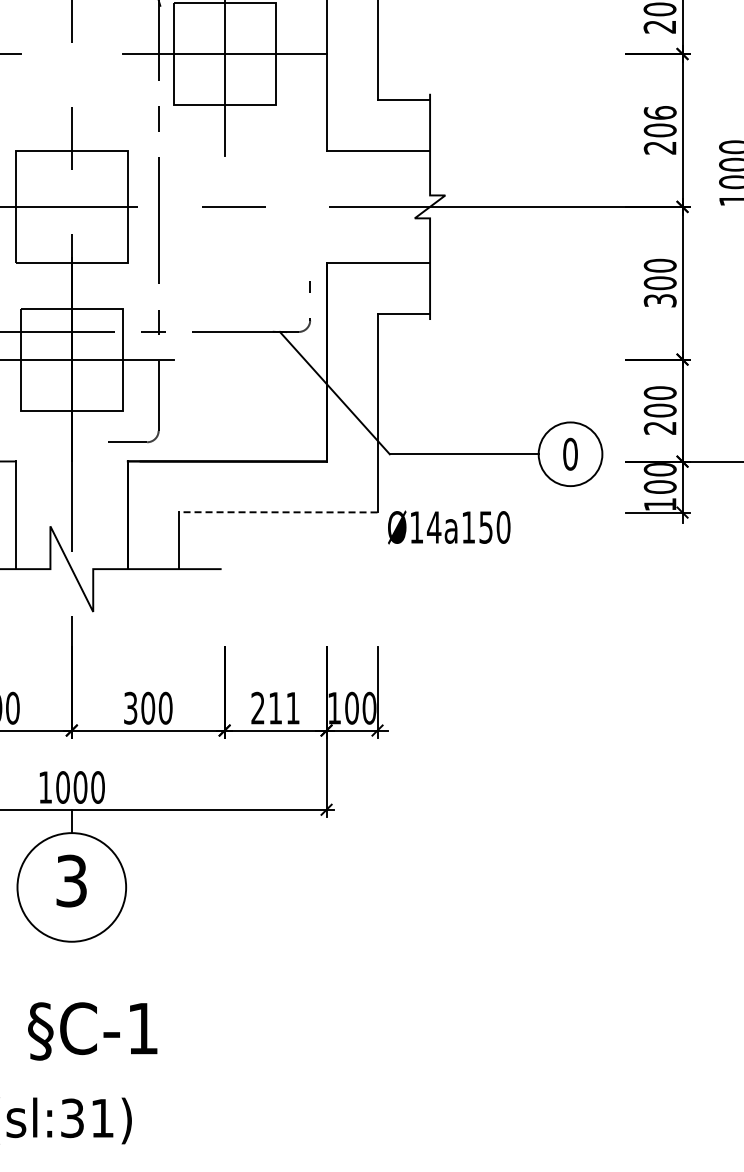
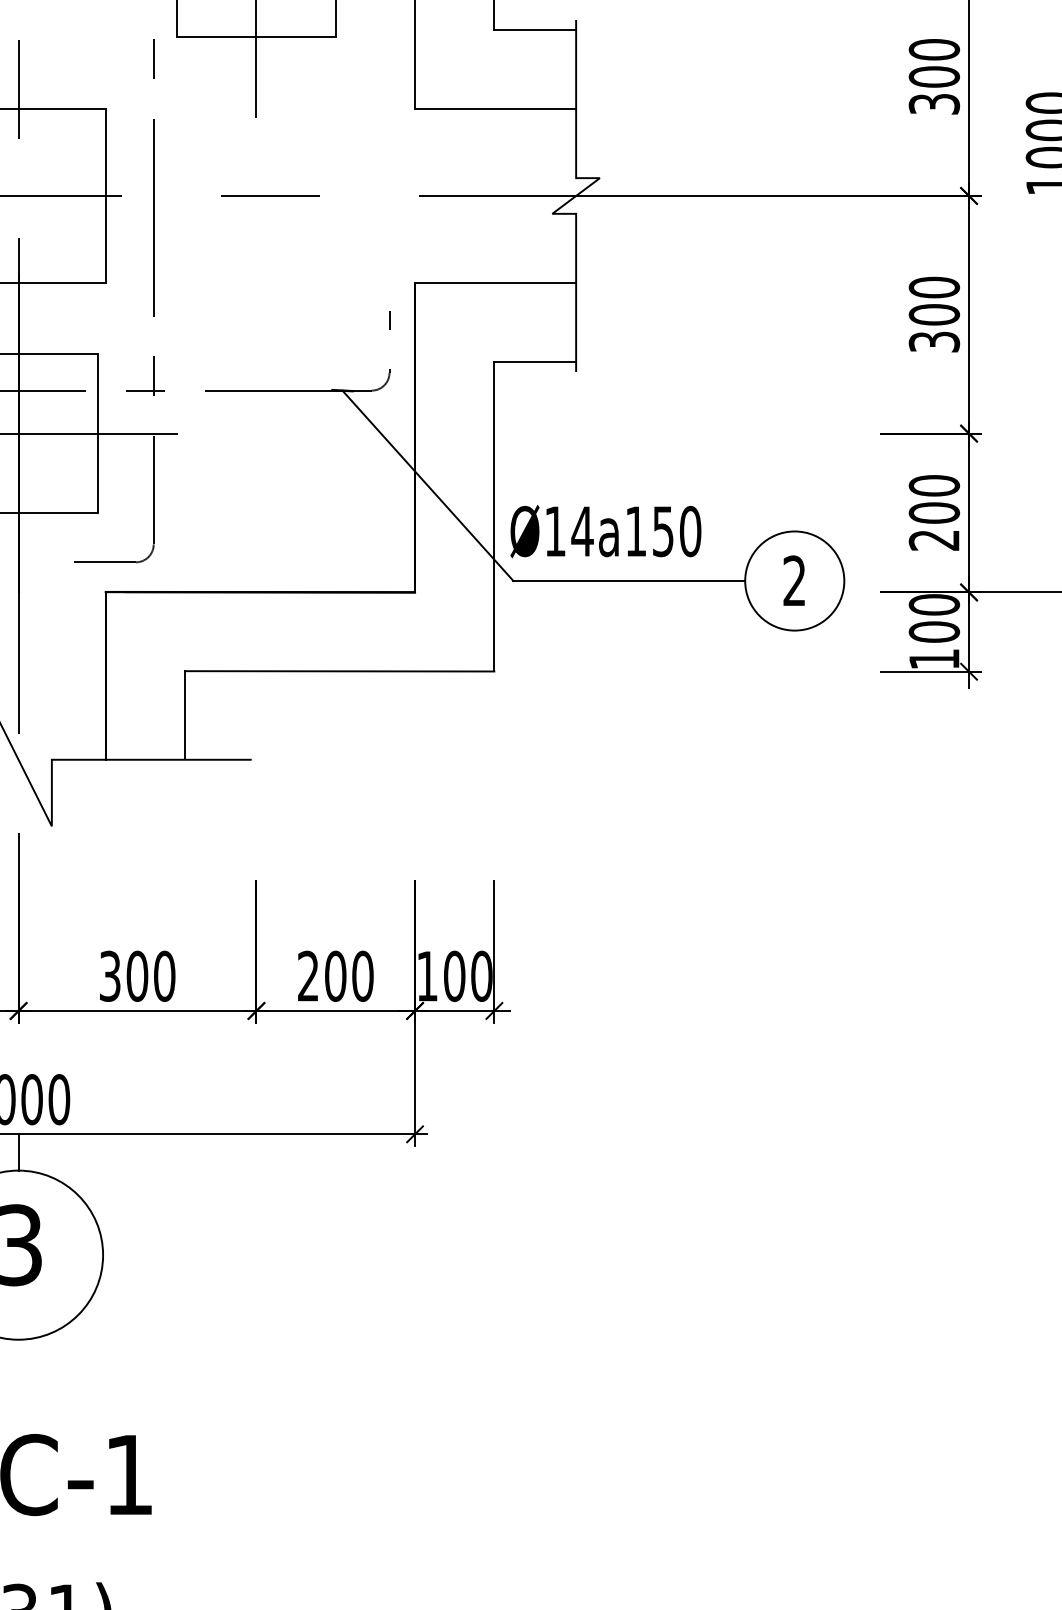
text: (659, 130) -> (933, 77), 206 -> 300
text: (570, 453) -> (794, 579), 0 -> 2
line: (277, 512) -> (338, 671), dashed -> solid
text: (449, 527) -> (606, 531), moved
text: (283, 707) -> (347, 975), 211 -> 200

